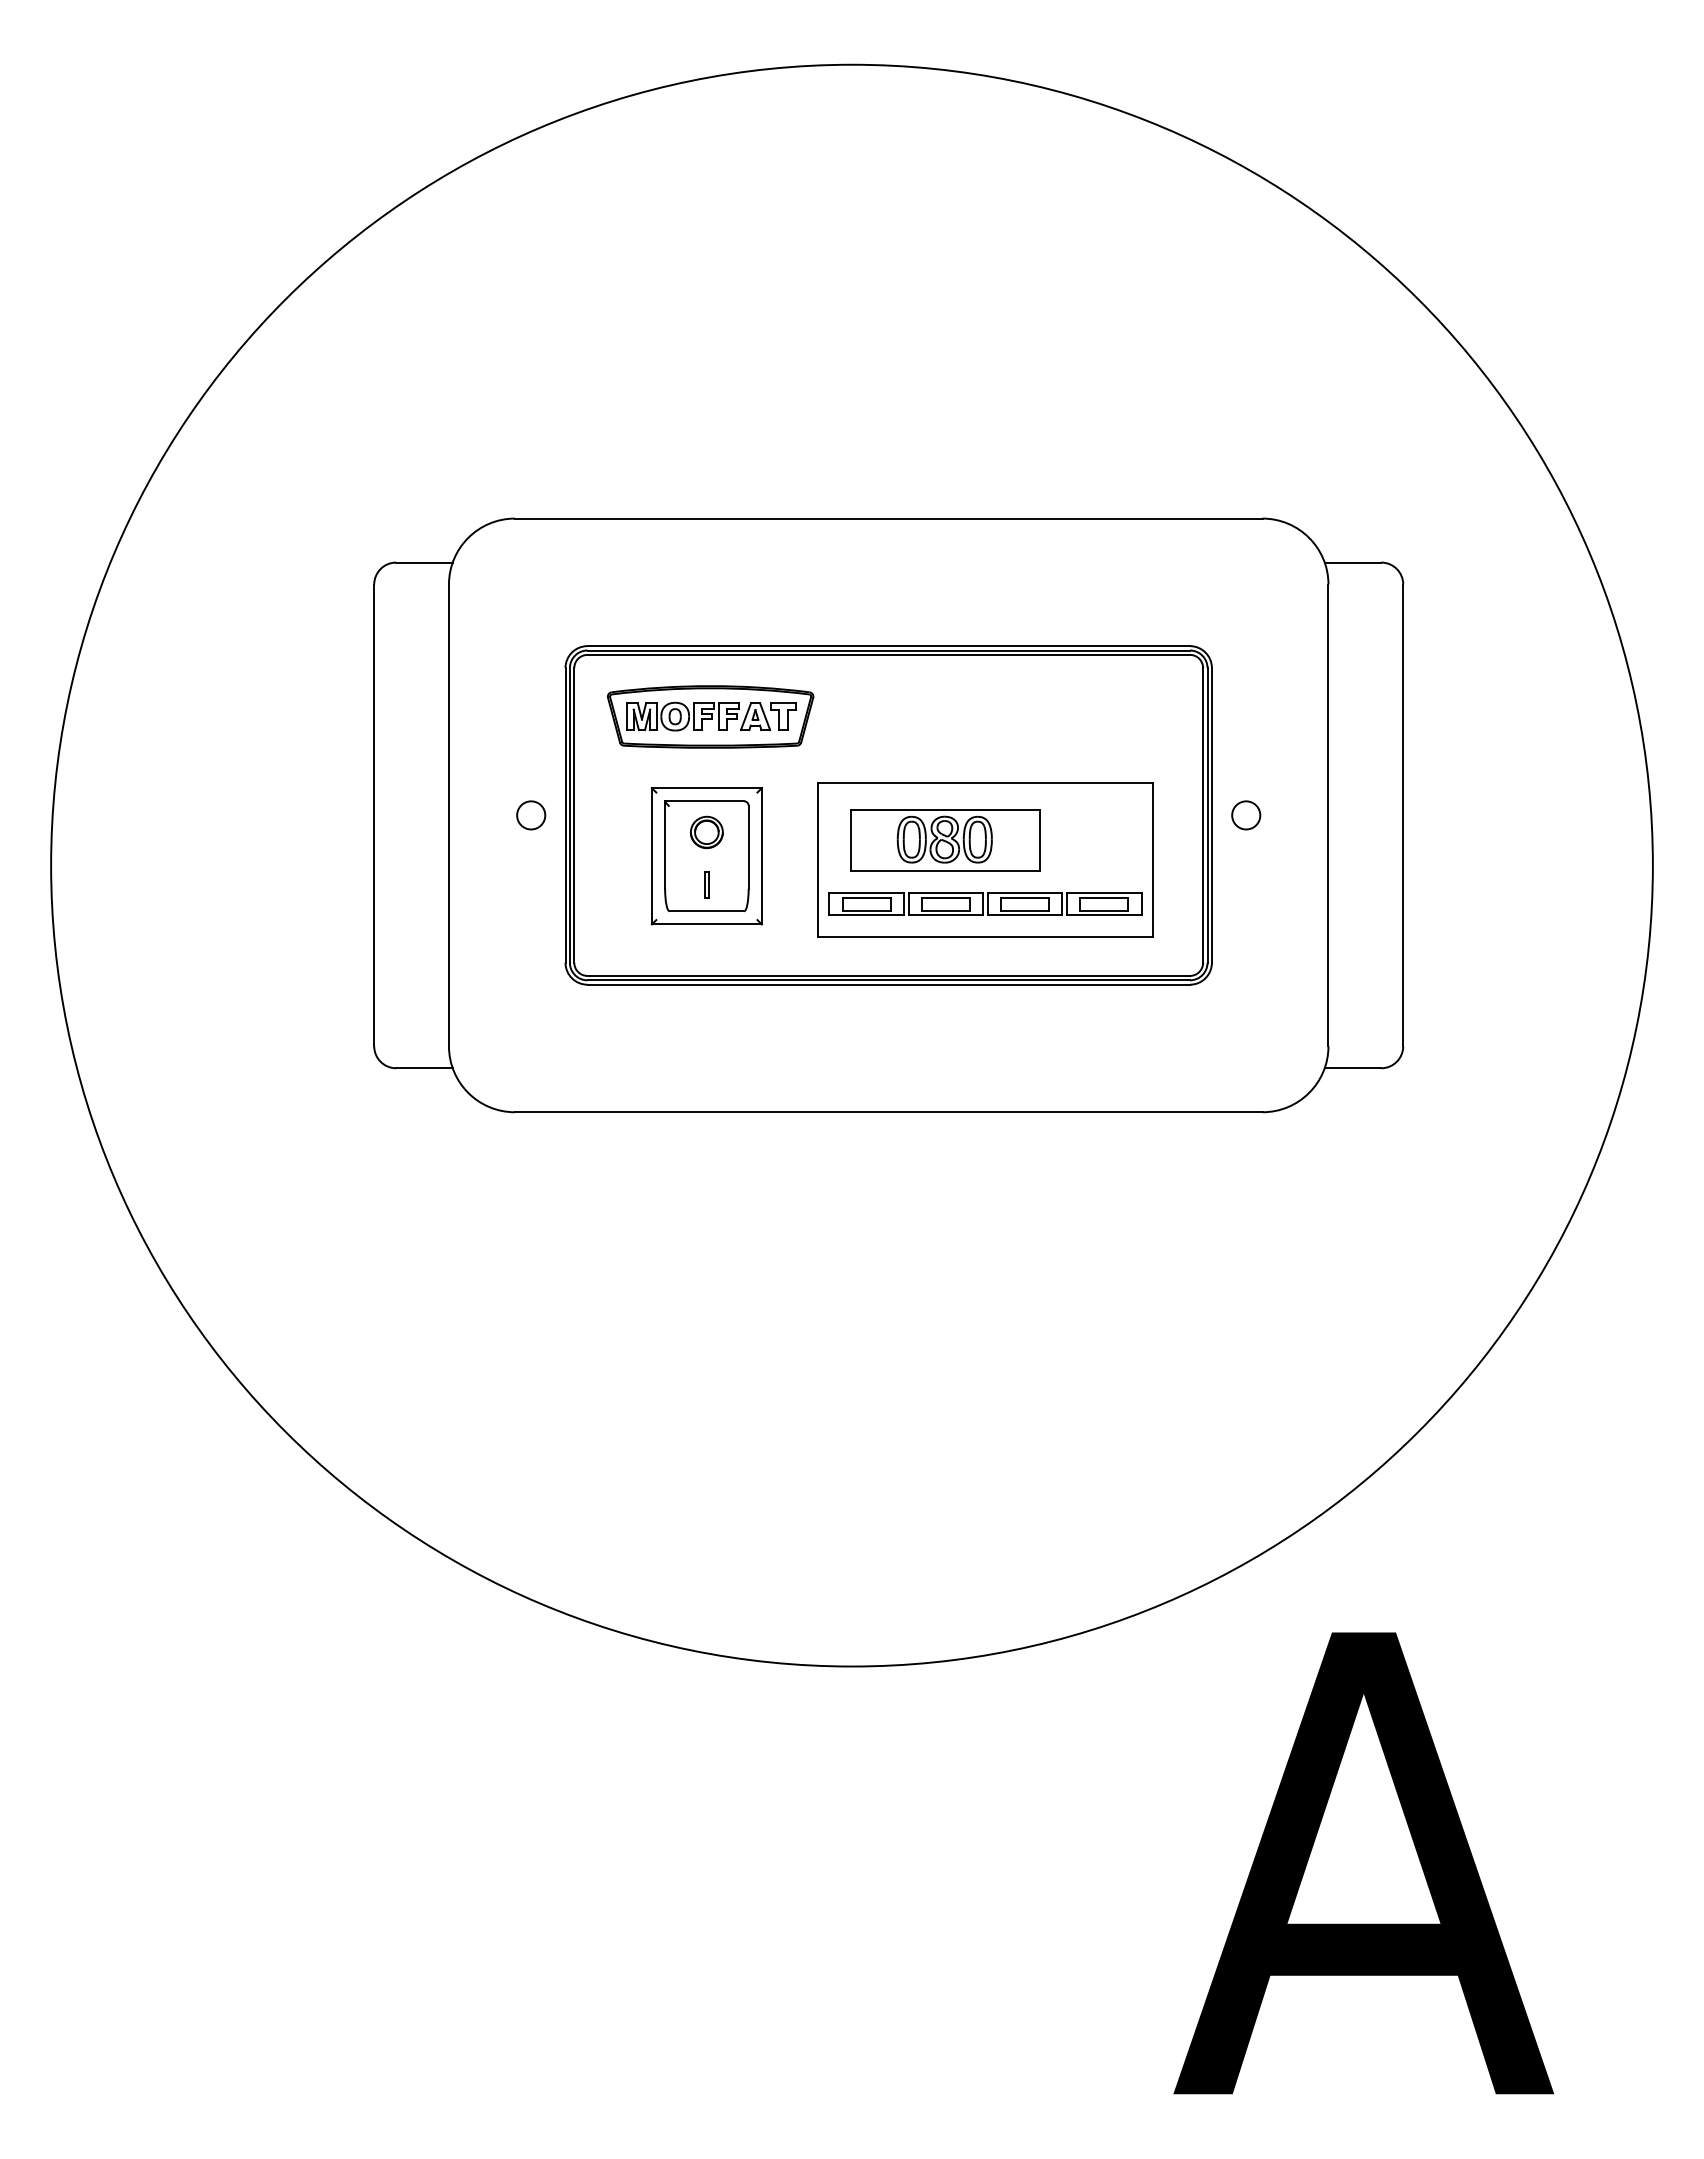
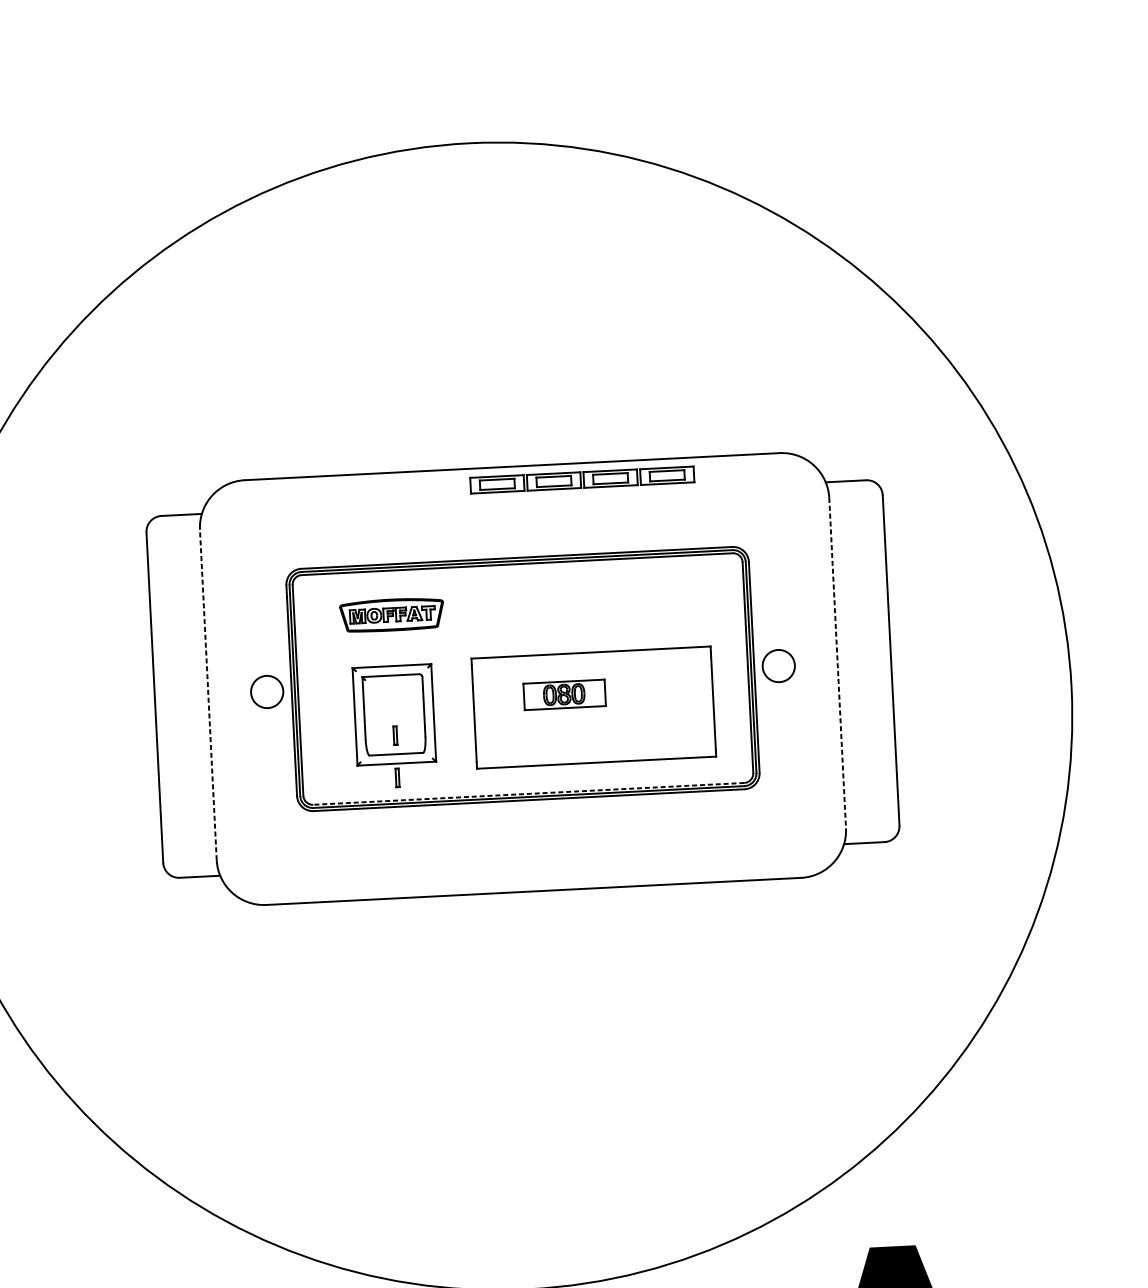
part: (710, 716) -> (391, 614), size x0.7
line: (448, 815) -> (208, 695), solid -> dashed
circle: (531, 815) -> (267, 692), size x1.6
circle: (1246, 815) -> (778, 666), size x1.6
line: (1328, 815) -> (837, 663), solid -> dashed
part: (706, 832) -> (393, 697), removed
part: (945, 840) -> (564, 694), size x0.6
part: (985, 903) -> (582, 479), moved
part: (706, 943) -> (397, 777), added
line: (888, 975) -> (528, 793), solid -> dashed

